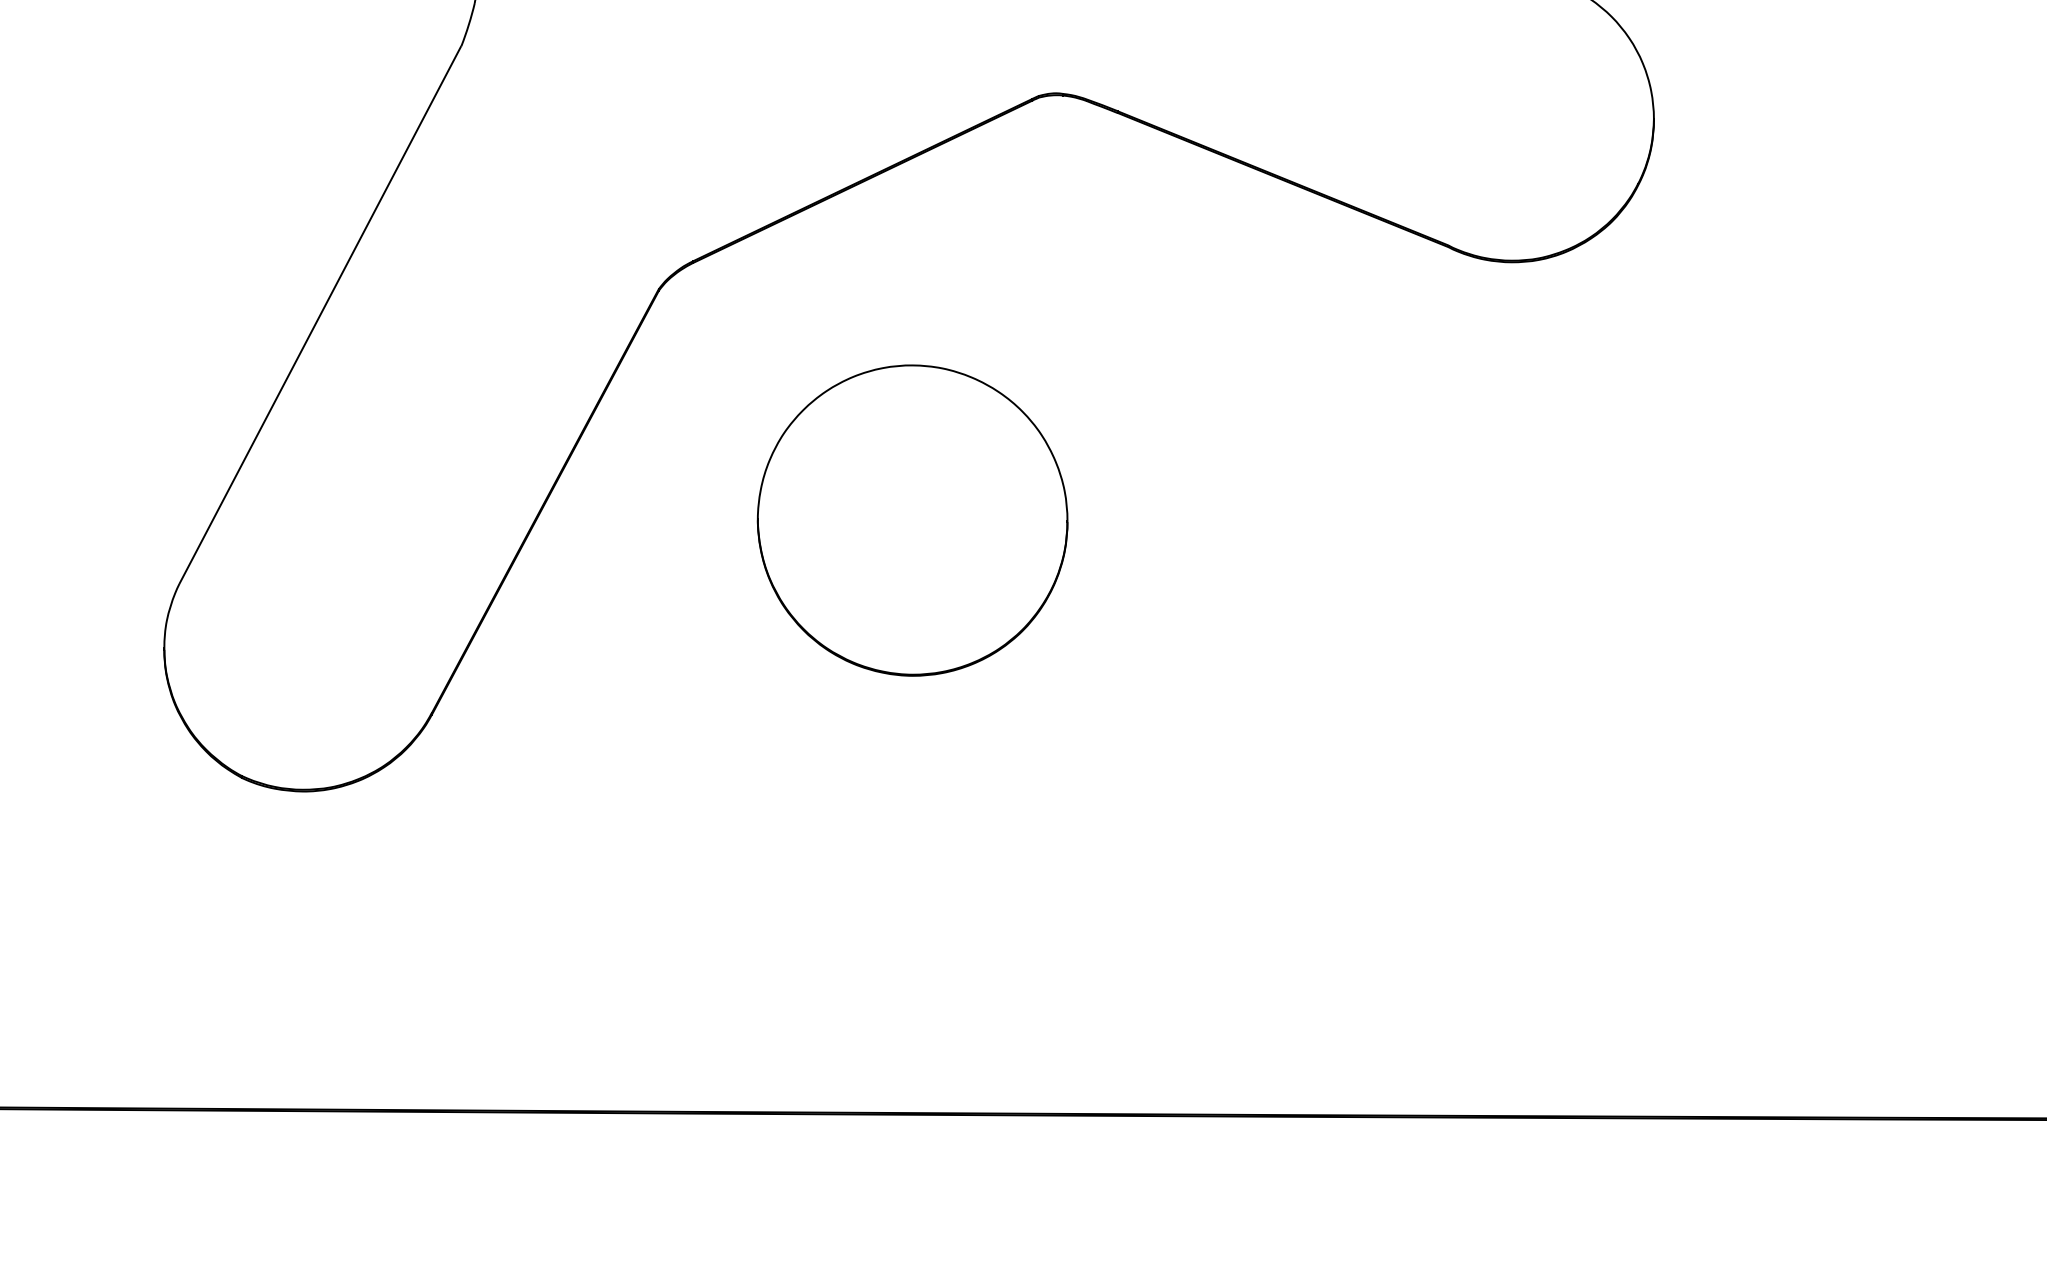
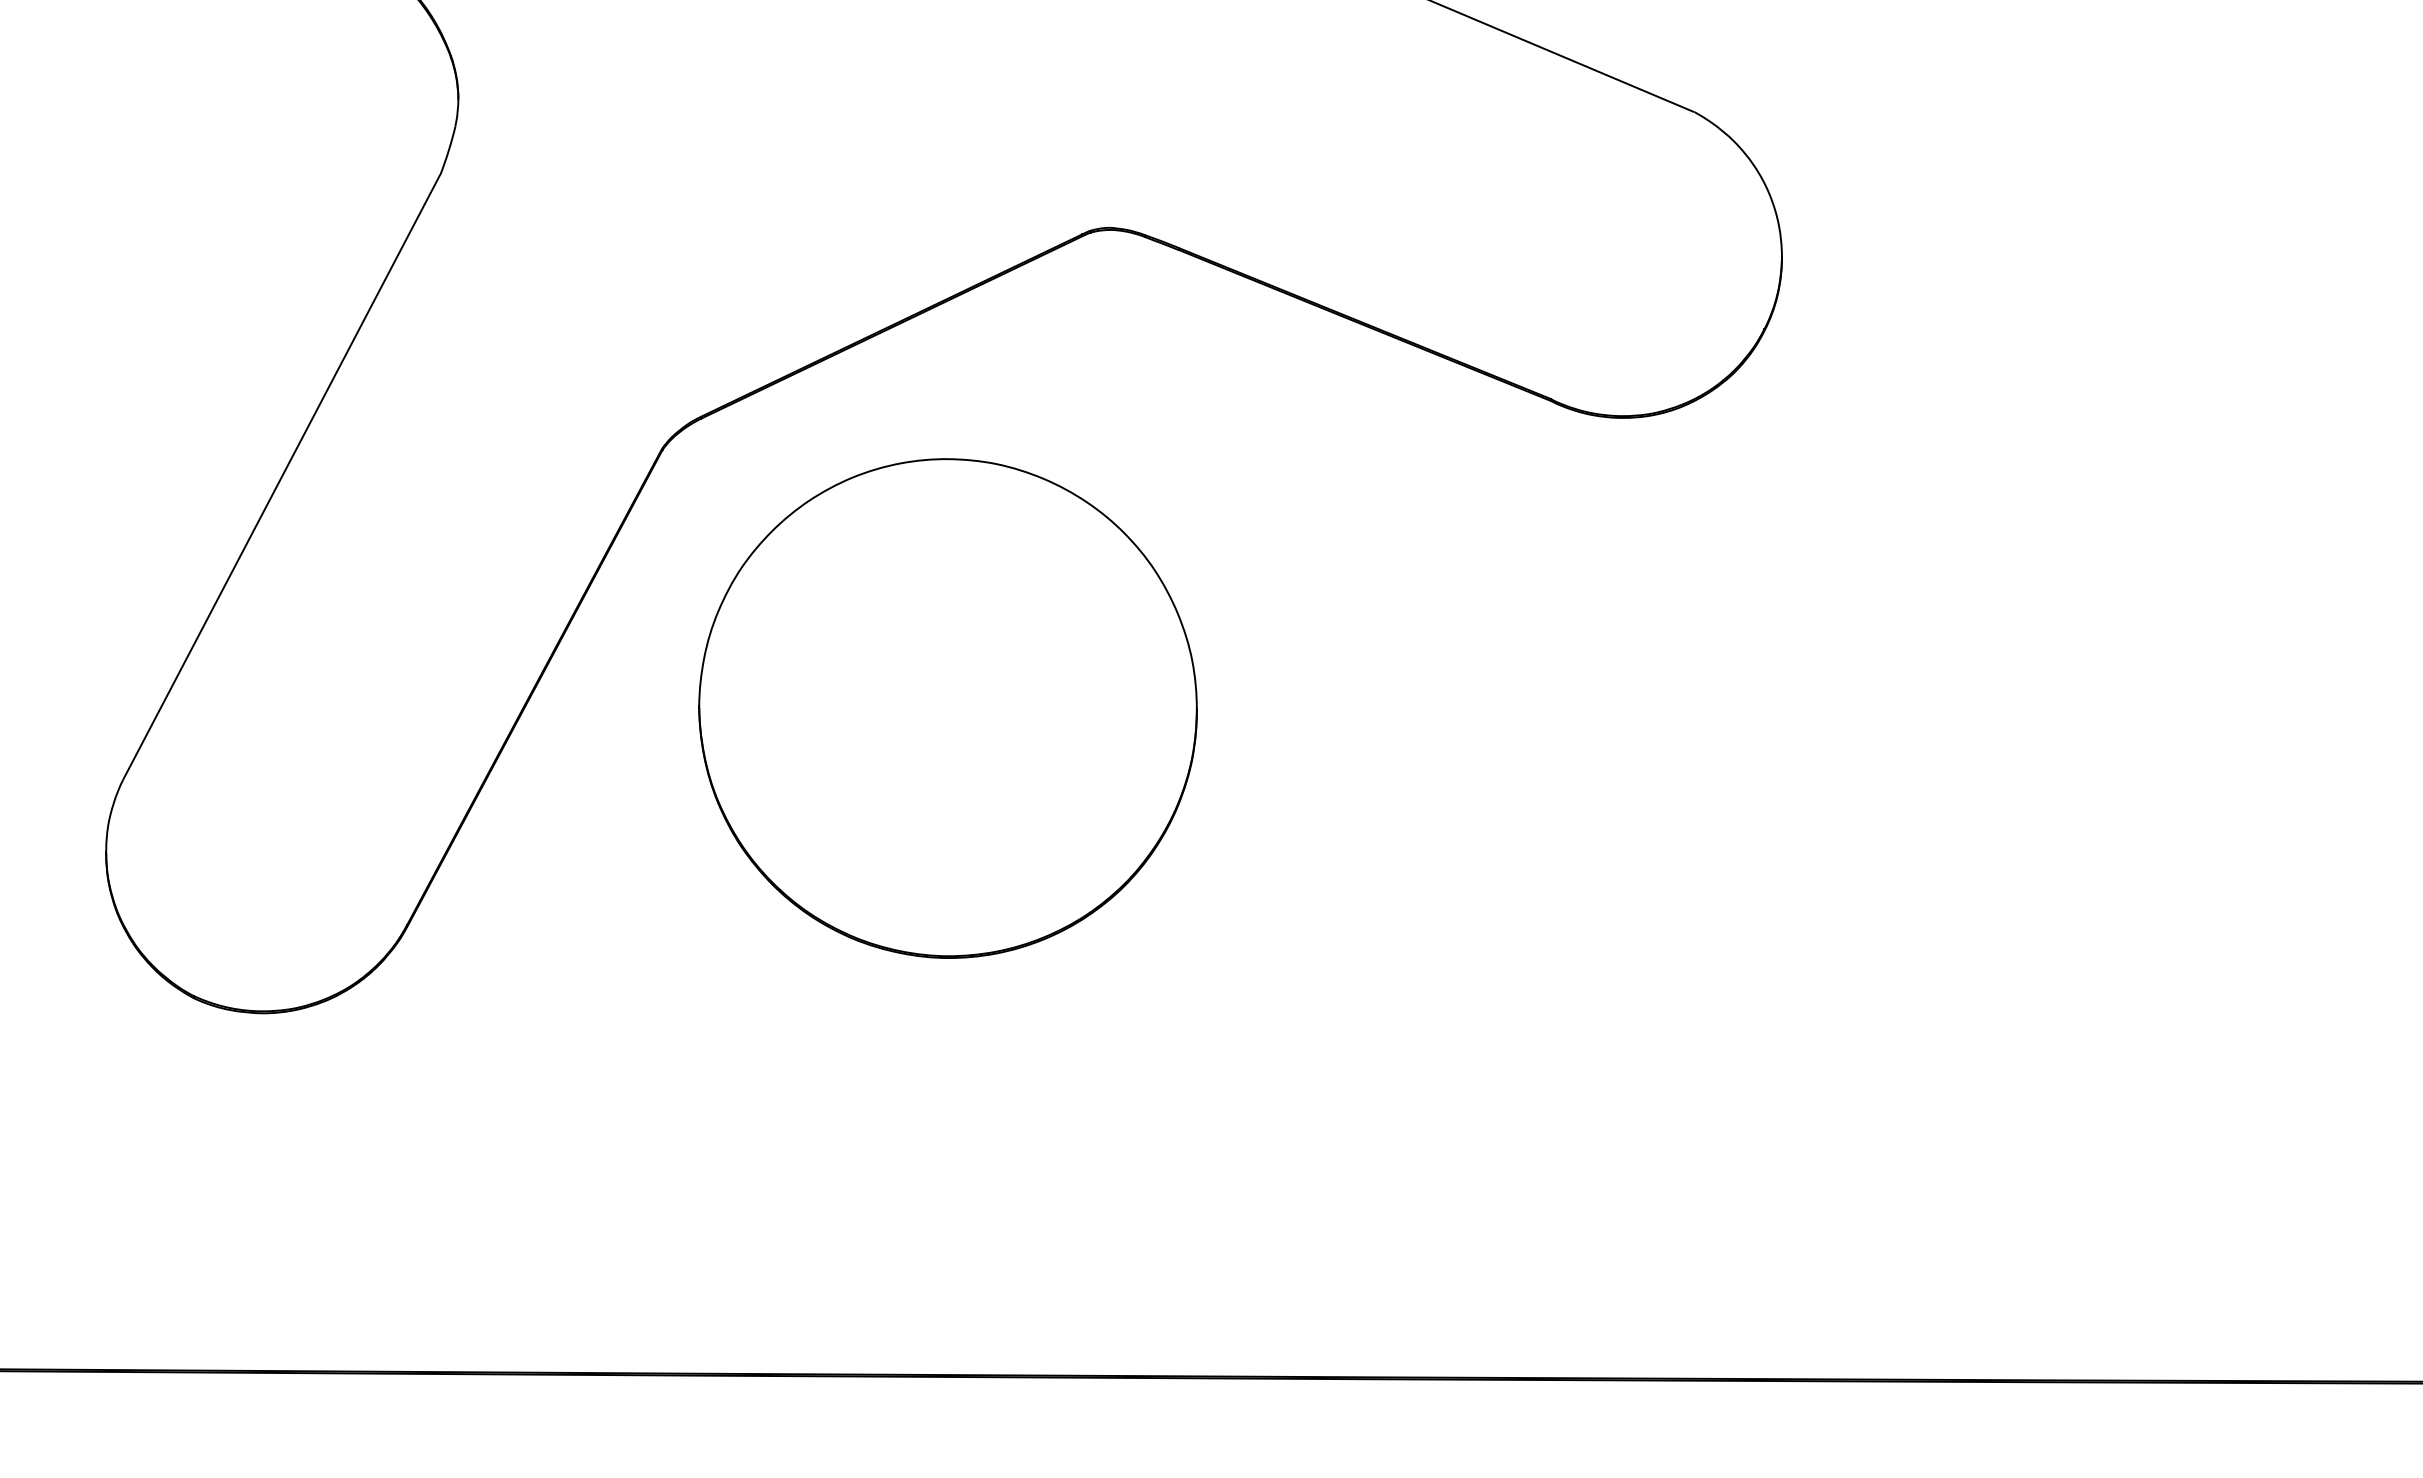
part: (912, 520) -> (947, 708), size x1.43

